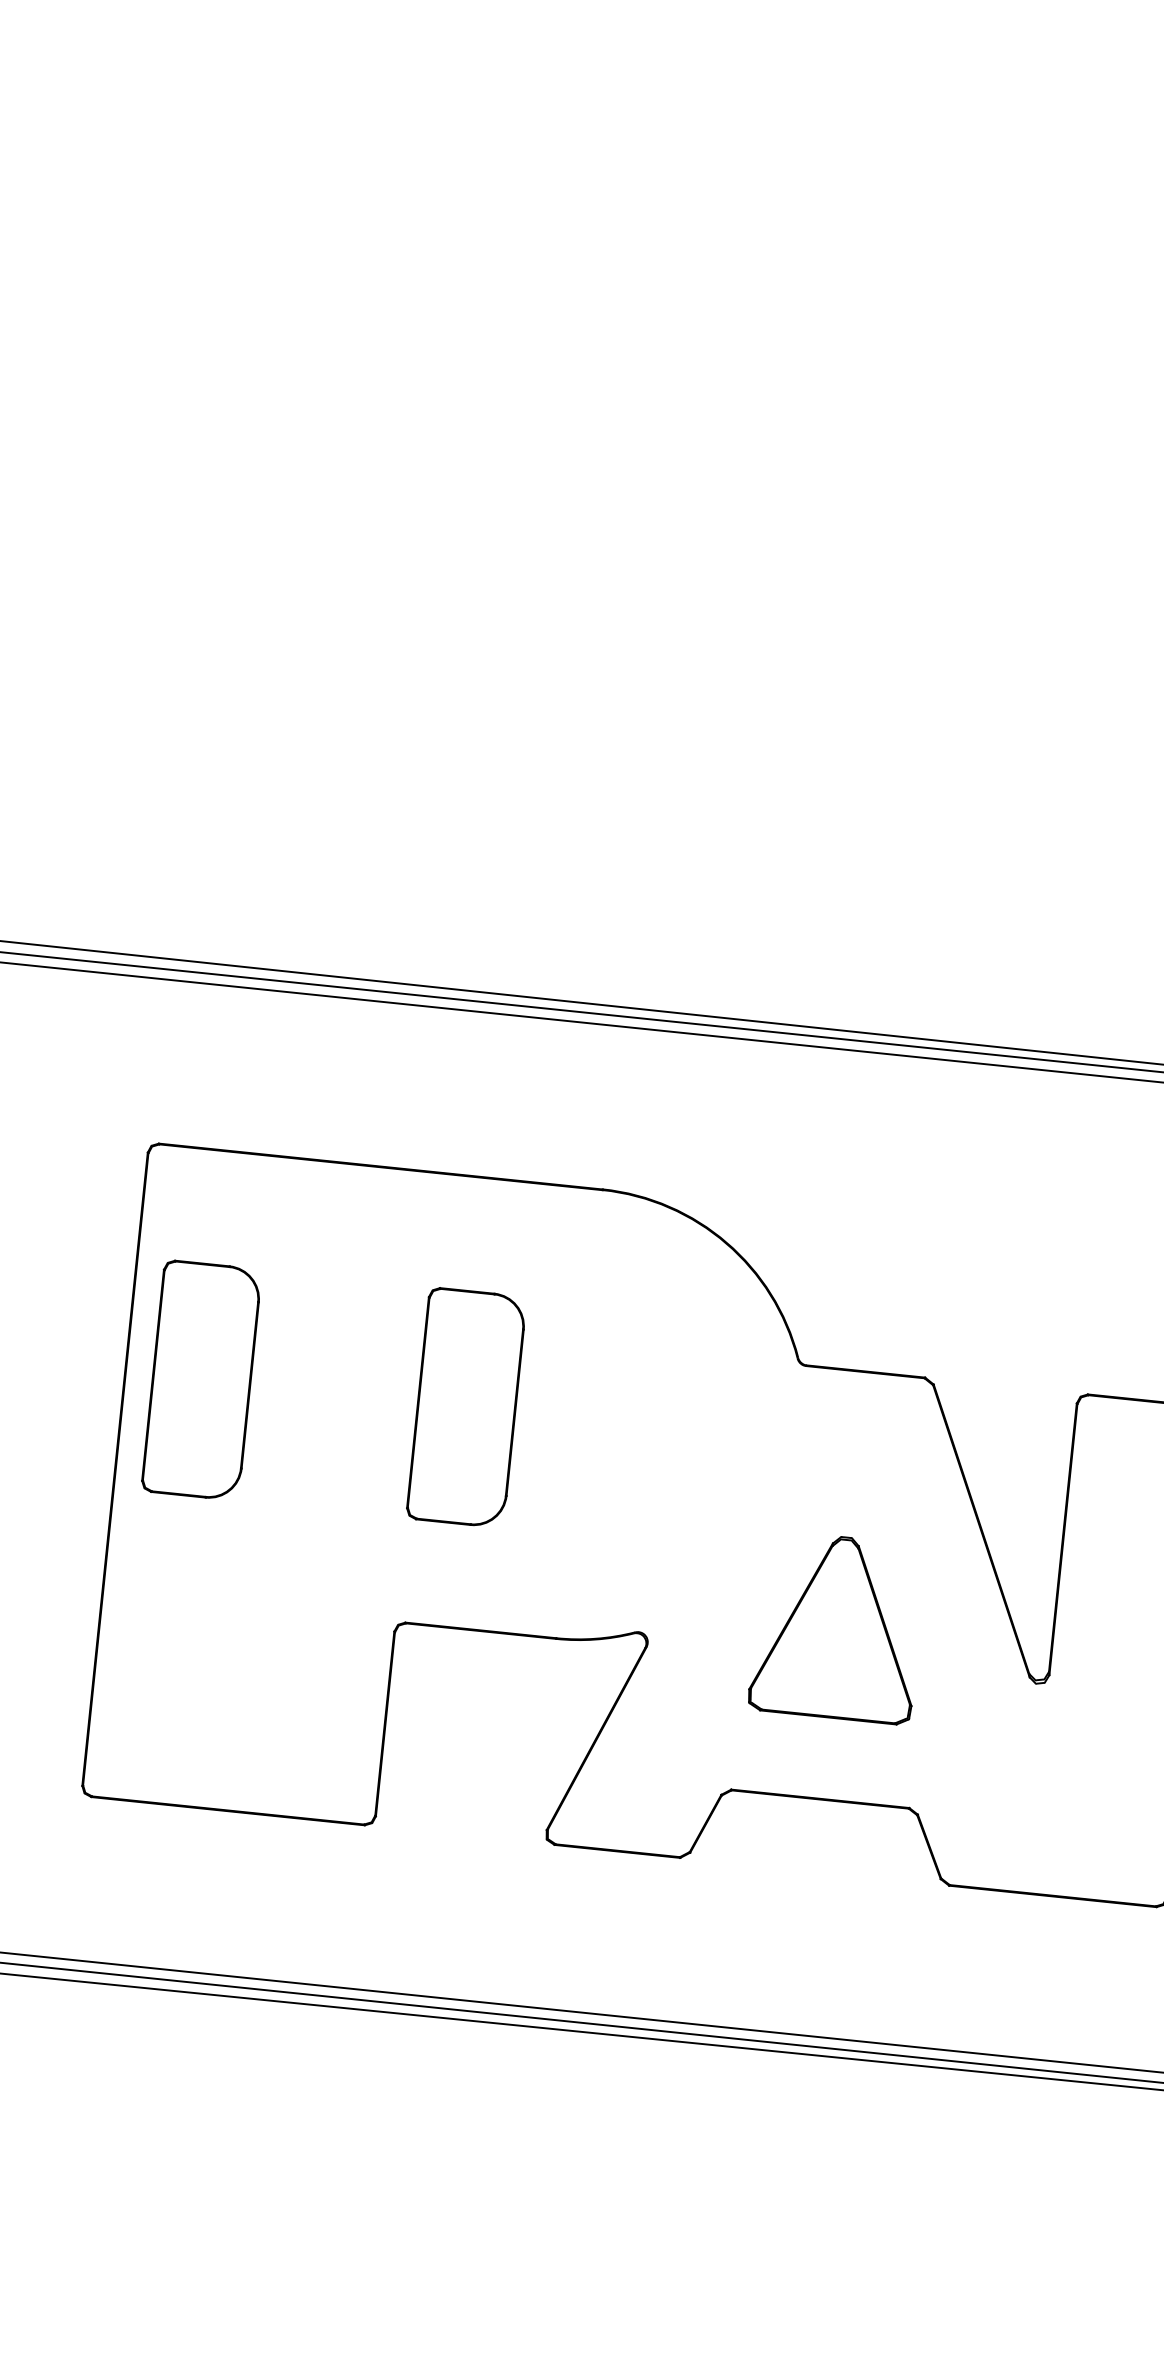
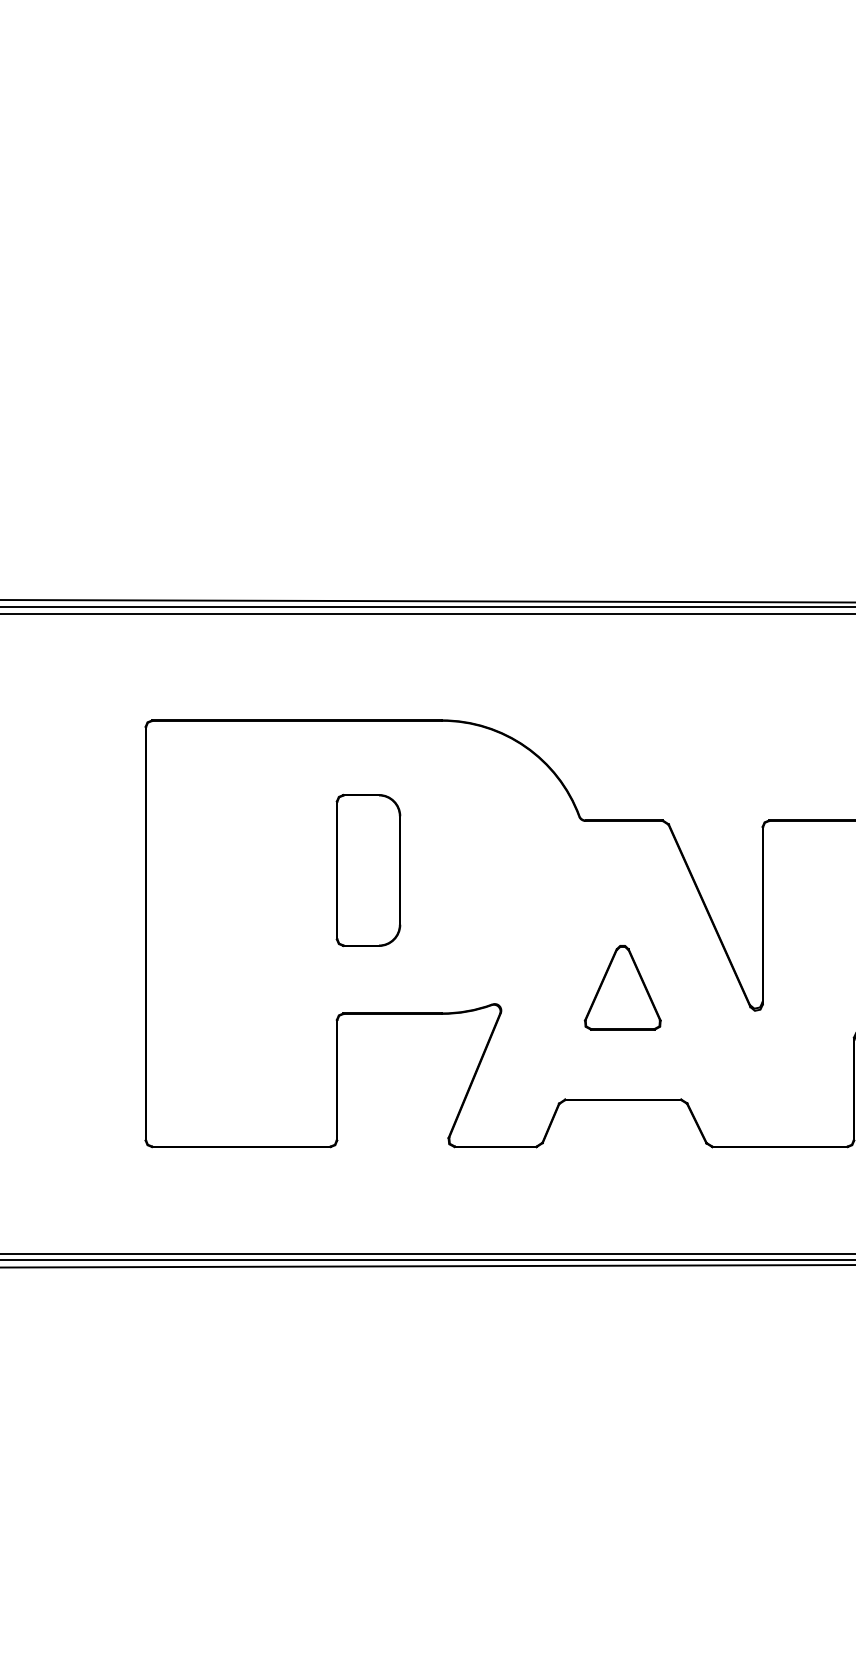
part: (201, 1380) -> (195, 870), removed
part: (836, 1627) -> (622, 987), size x0.71

